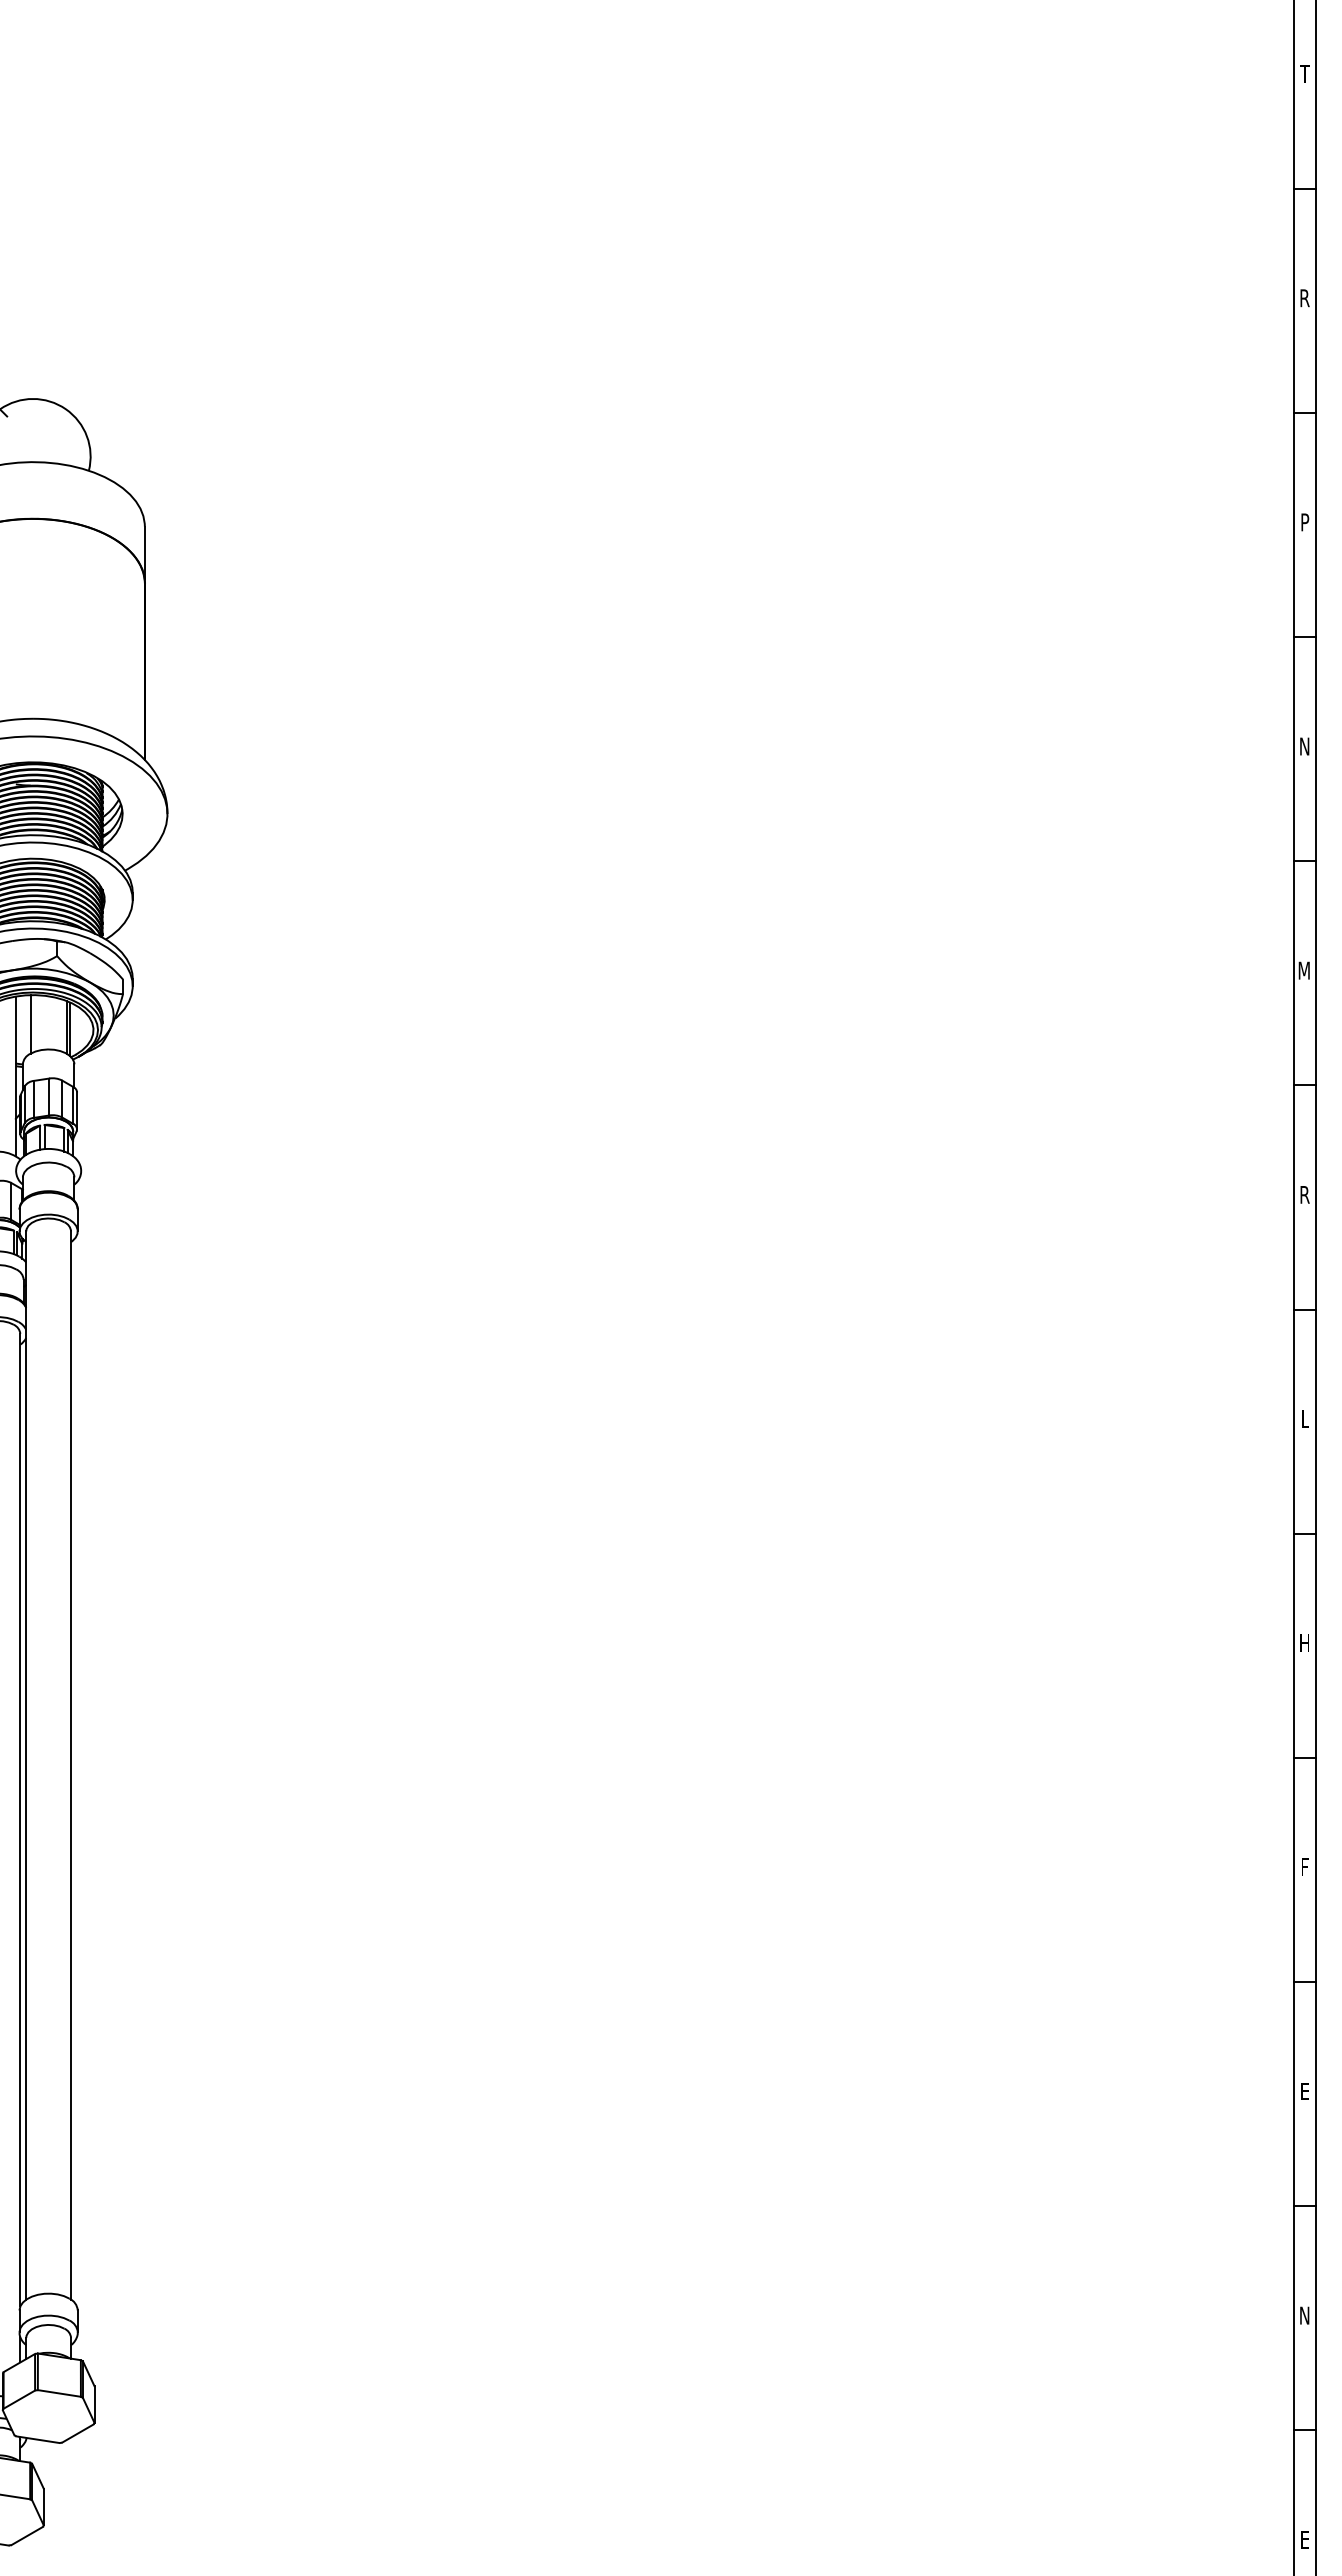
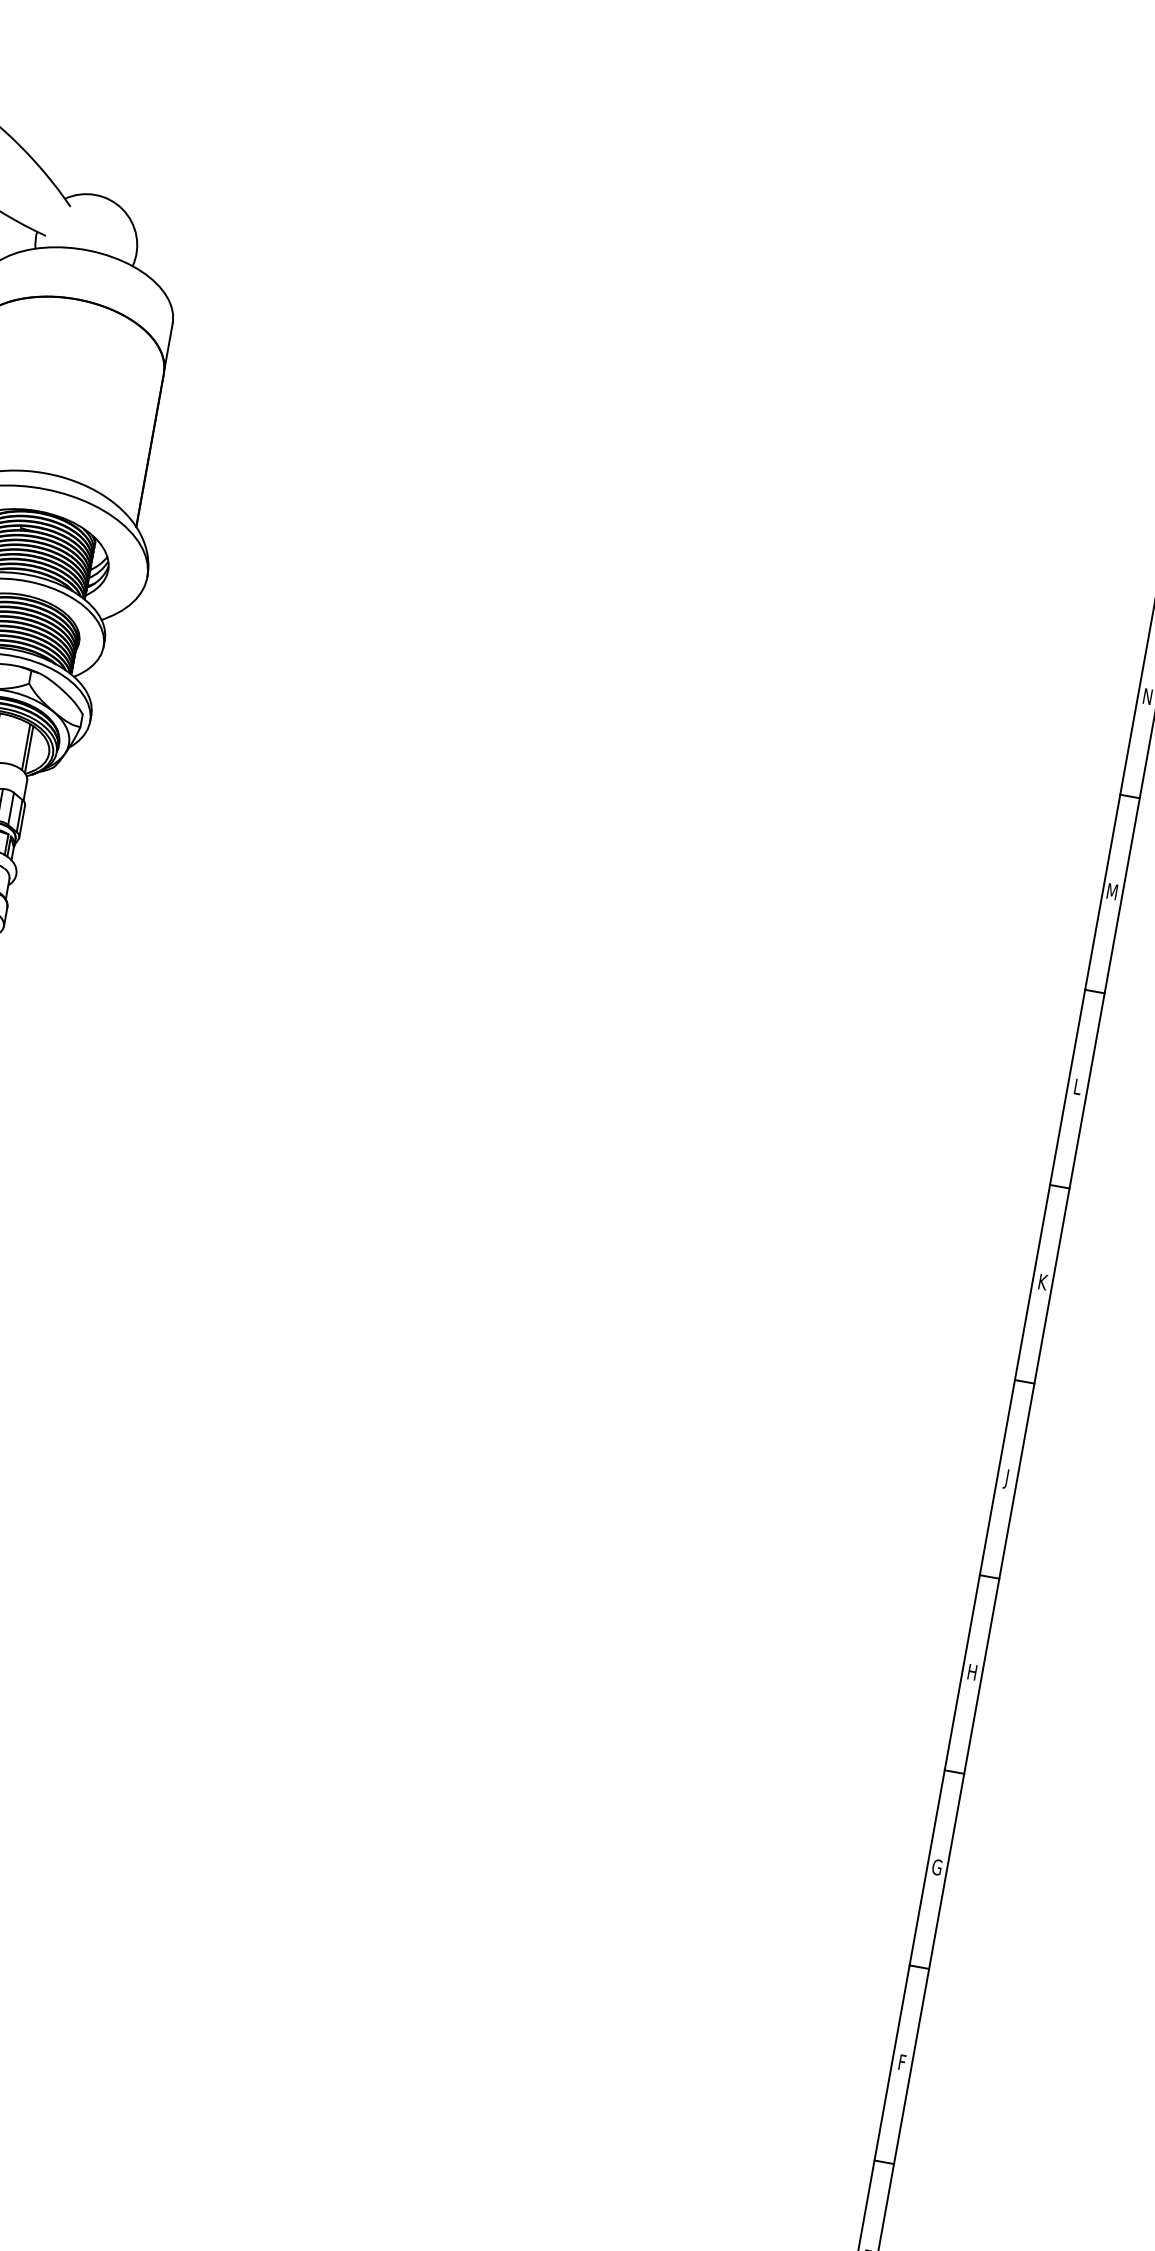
text: (1304, 1194) -> (1077, 1086), R -> L
text: (1305, 1418) -> (1043, 1281), L -> K
text: (1304, 1645) -> (1006, 1479), H -> J
text: (1304, 1866) -> (972, 1671), F -> H
text: (1304, 2091) -> (936, 1867), E -> G
text: (1304, 2315) -> (901, 2062), N -> F

